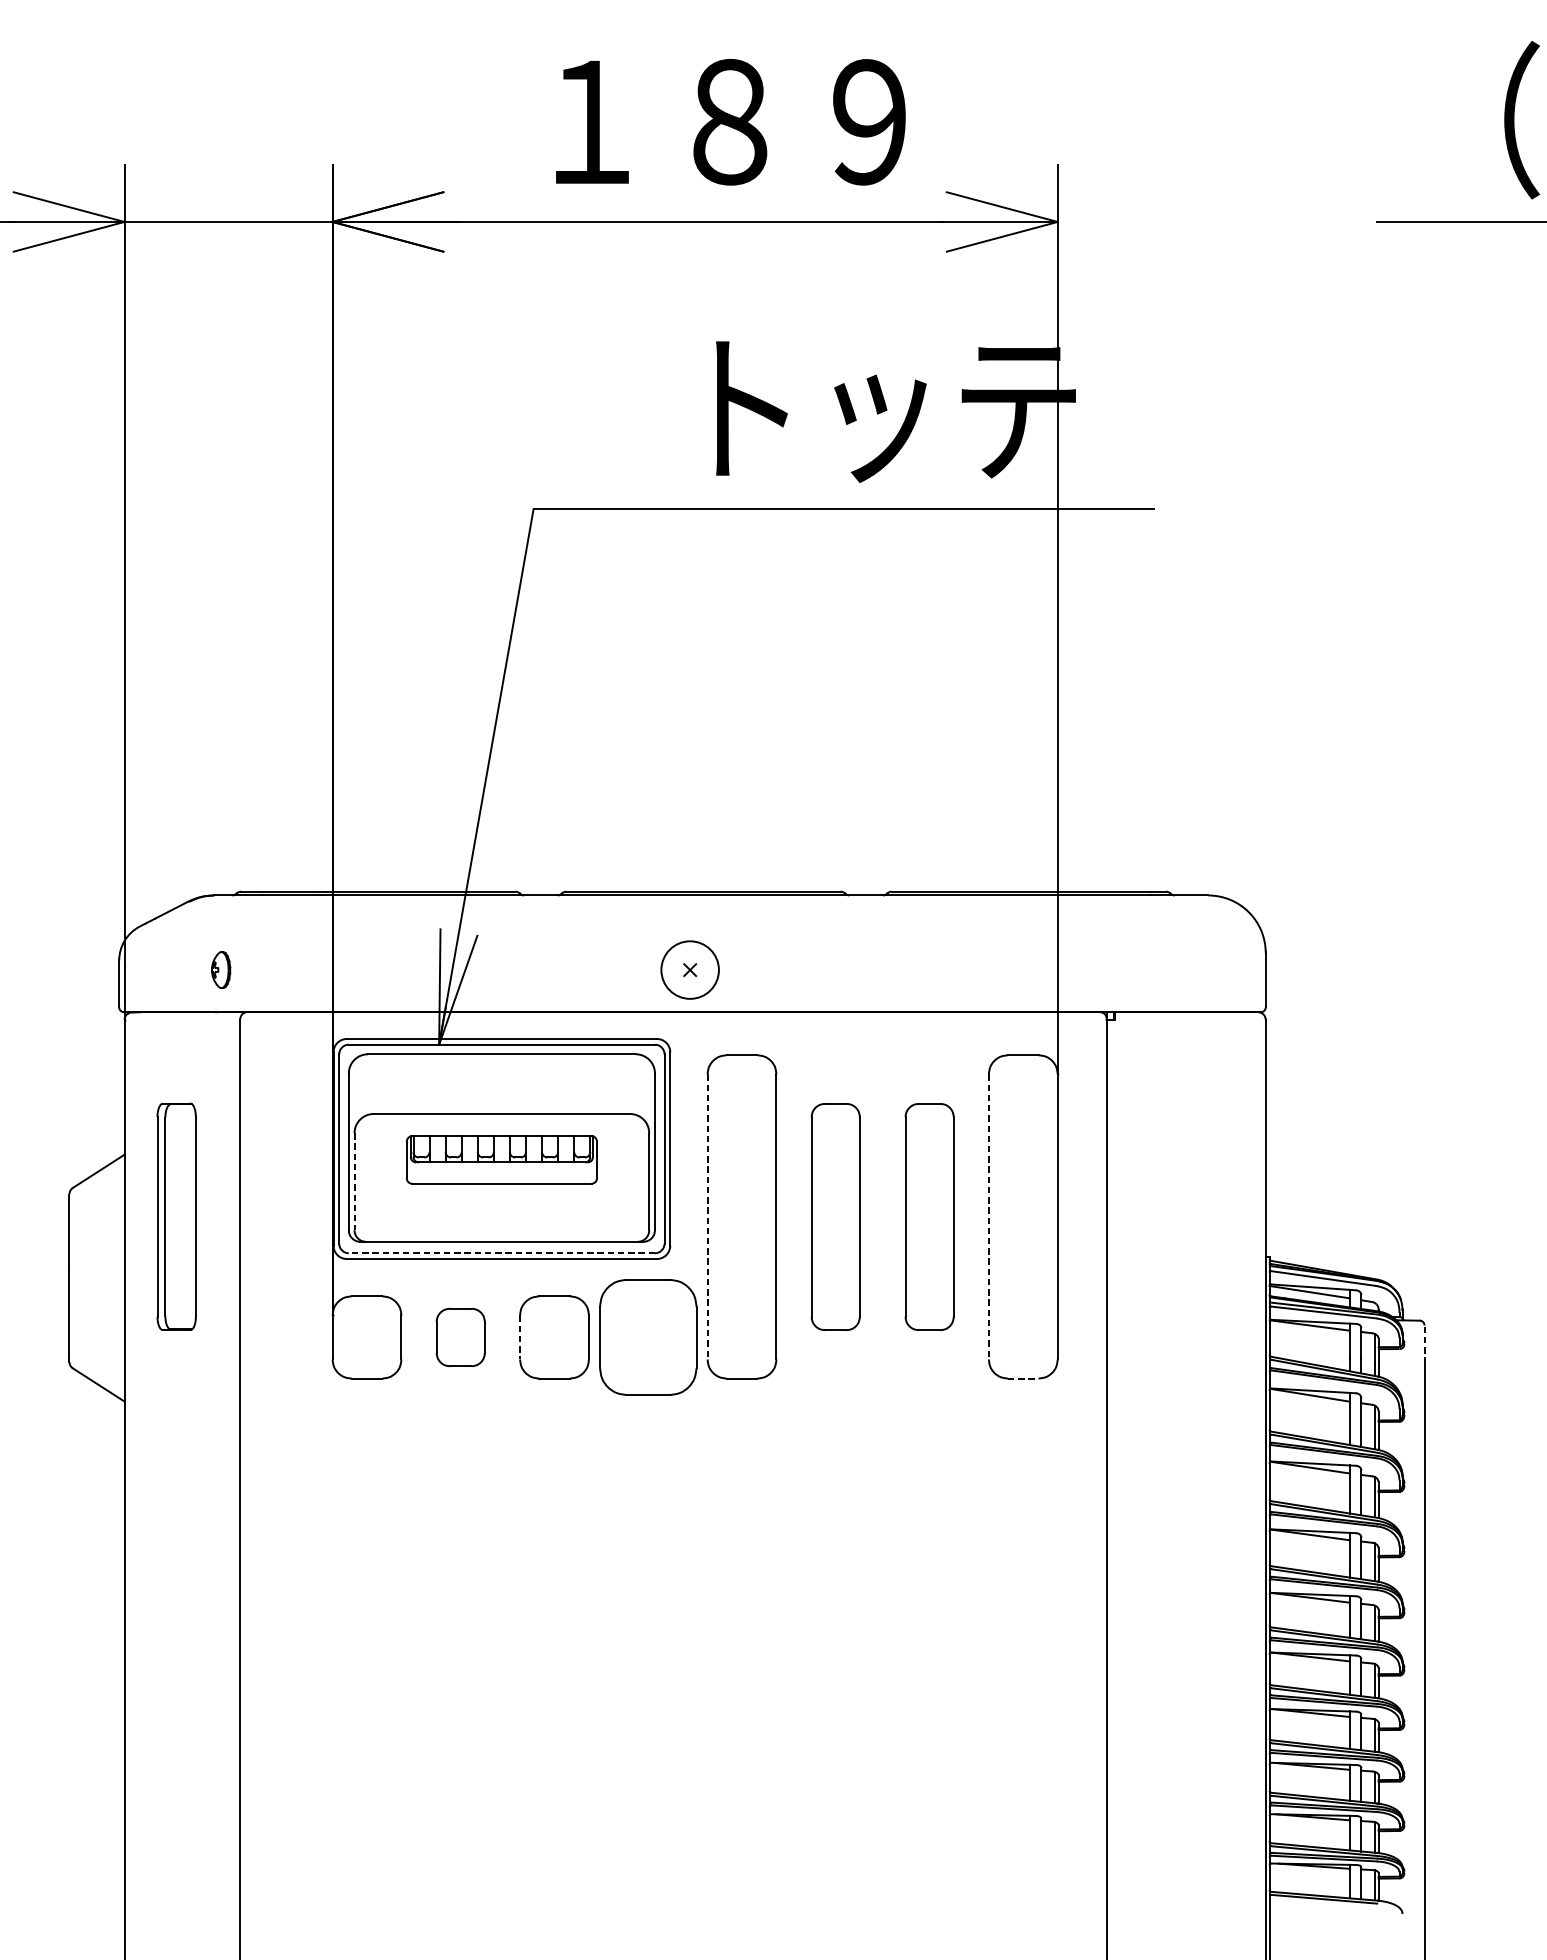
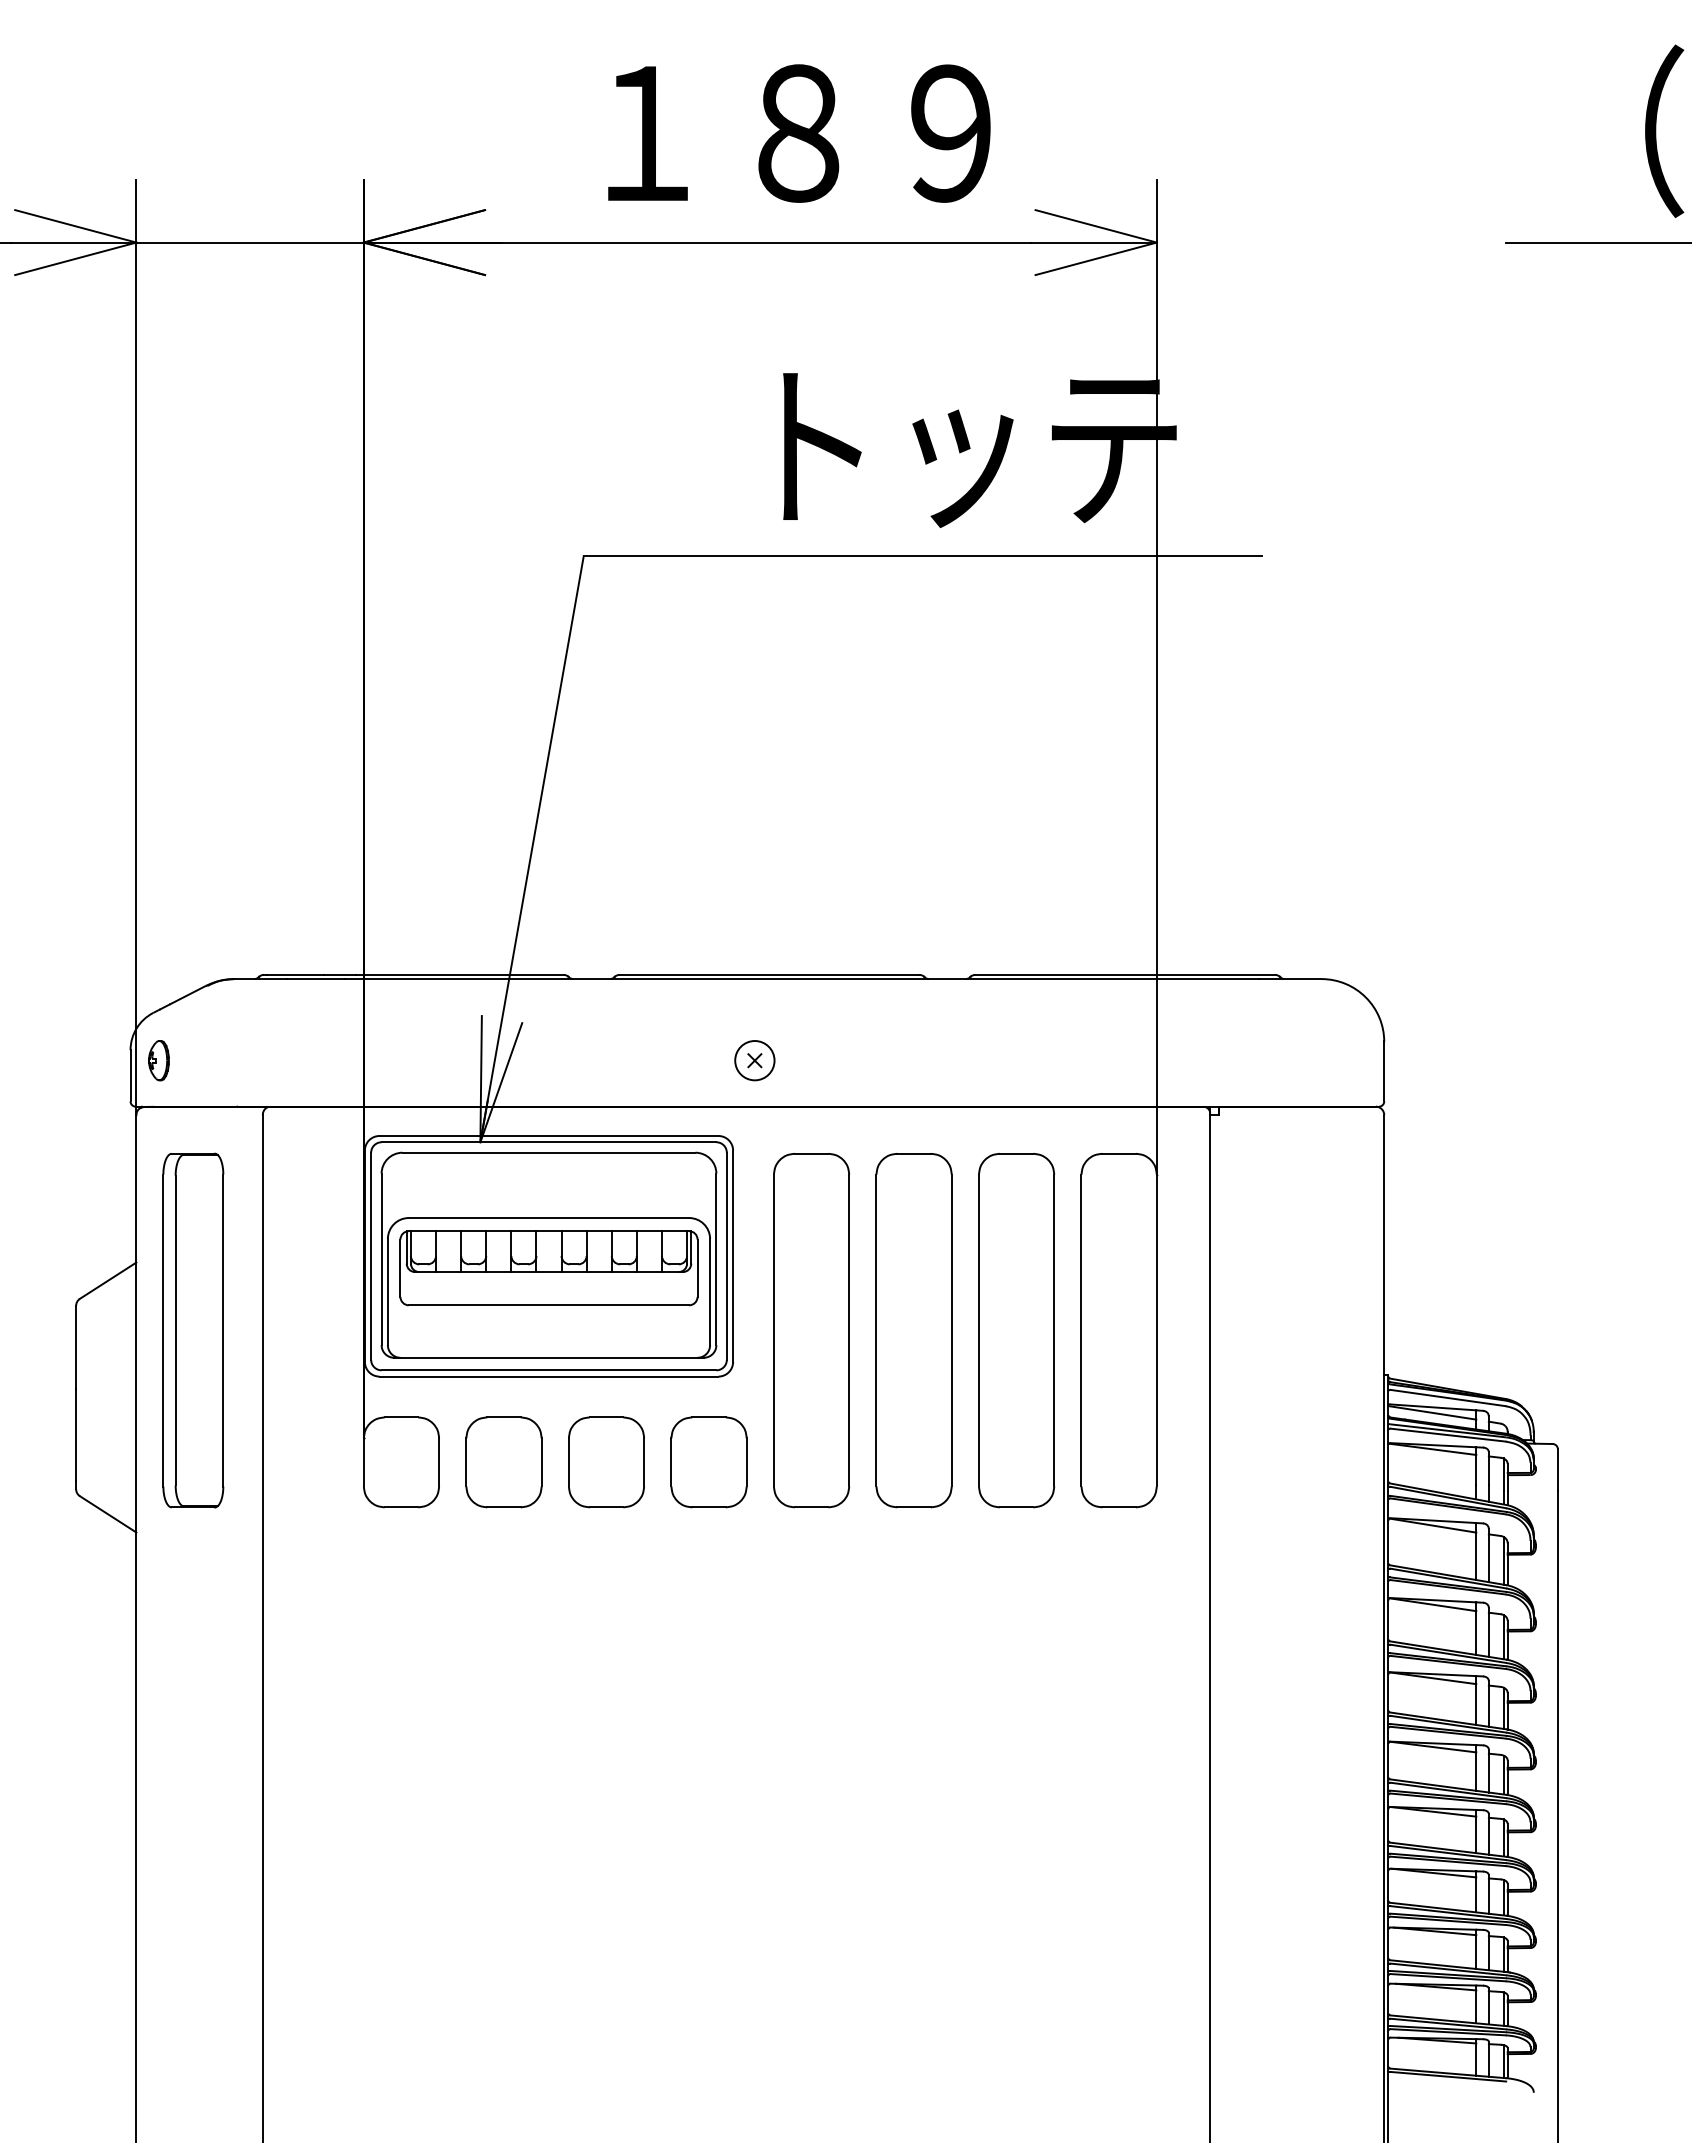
part: (220, 969) -> (158, 1060), moved
circle: (689, 969) -> (754, 1060), size x0.62
part: (501, 1160) -> (548, 1268), size x1.43
line: (354, 1182) -> (387, 1292), dashed -> solid
part: (176, 1216) -> (193, 1330), size x1.43
line: (707, 1216) -> (773, 1330), dashed -> solid
part: (835, 1216) -> (913, 1330), size x1.43
part: (929, 1216) -> (1016, 1330), size x1.43
line: (988, 1216) -> (1081, 1330), dashed -> solid
line: (501, 1253) -> (548, 1370), dashed -> solid
part: (460, 1337) -> (503, 1462), size x1.43
line: (519, 1337) -> (568, 1462), dashed -> solid
part: (647, 1337) -> (708, 1462), size x0.71
line: (1424, 1344) -> (1557, 1470), dashed -> solid
line: (1023, 1378) -> (1119, 1507), dashed -> solid

